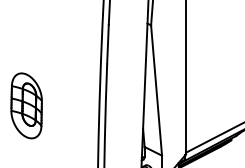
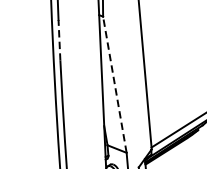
line: (108, 43) -> (59, 39), solid -> dashed
line: (156, 90) -> (114, 84), solid -> dashed

